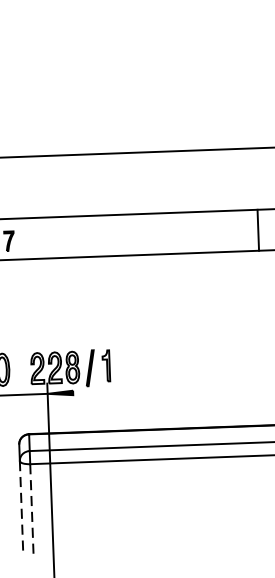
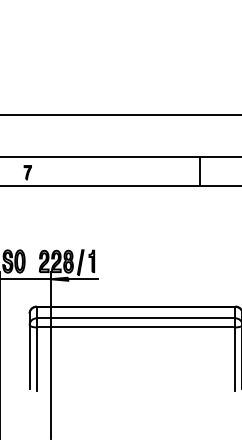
line: (95, 392) -> (83, 279), added
line: (21, 506) -> (29, 356), dashed -> solid
line: (31, 510) -> (36, 359), dashed -> solid

